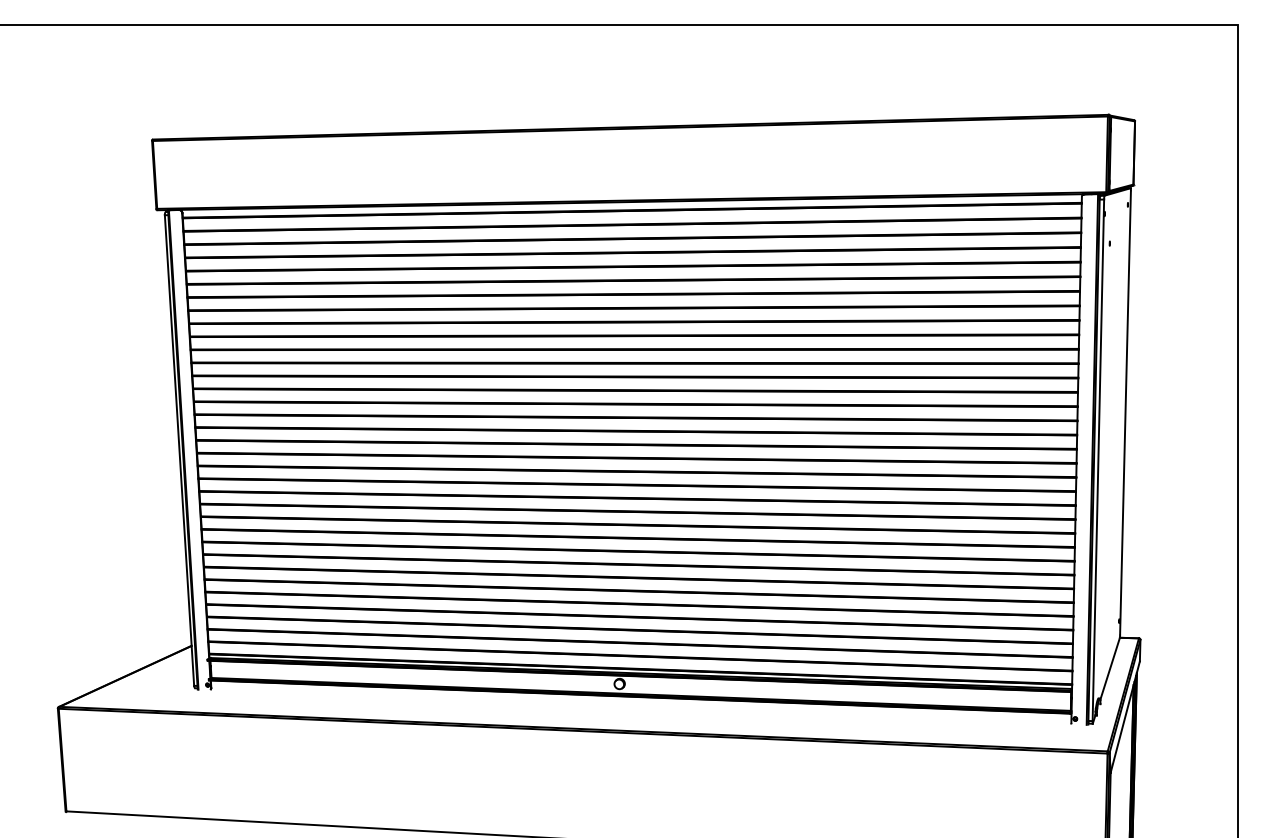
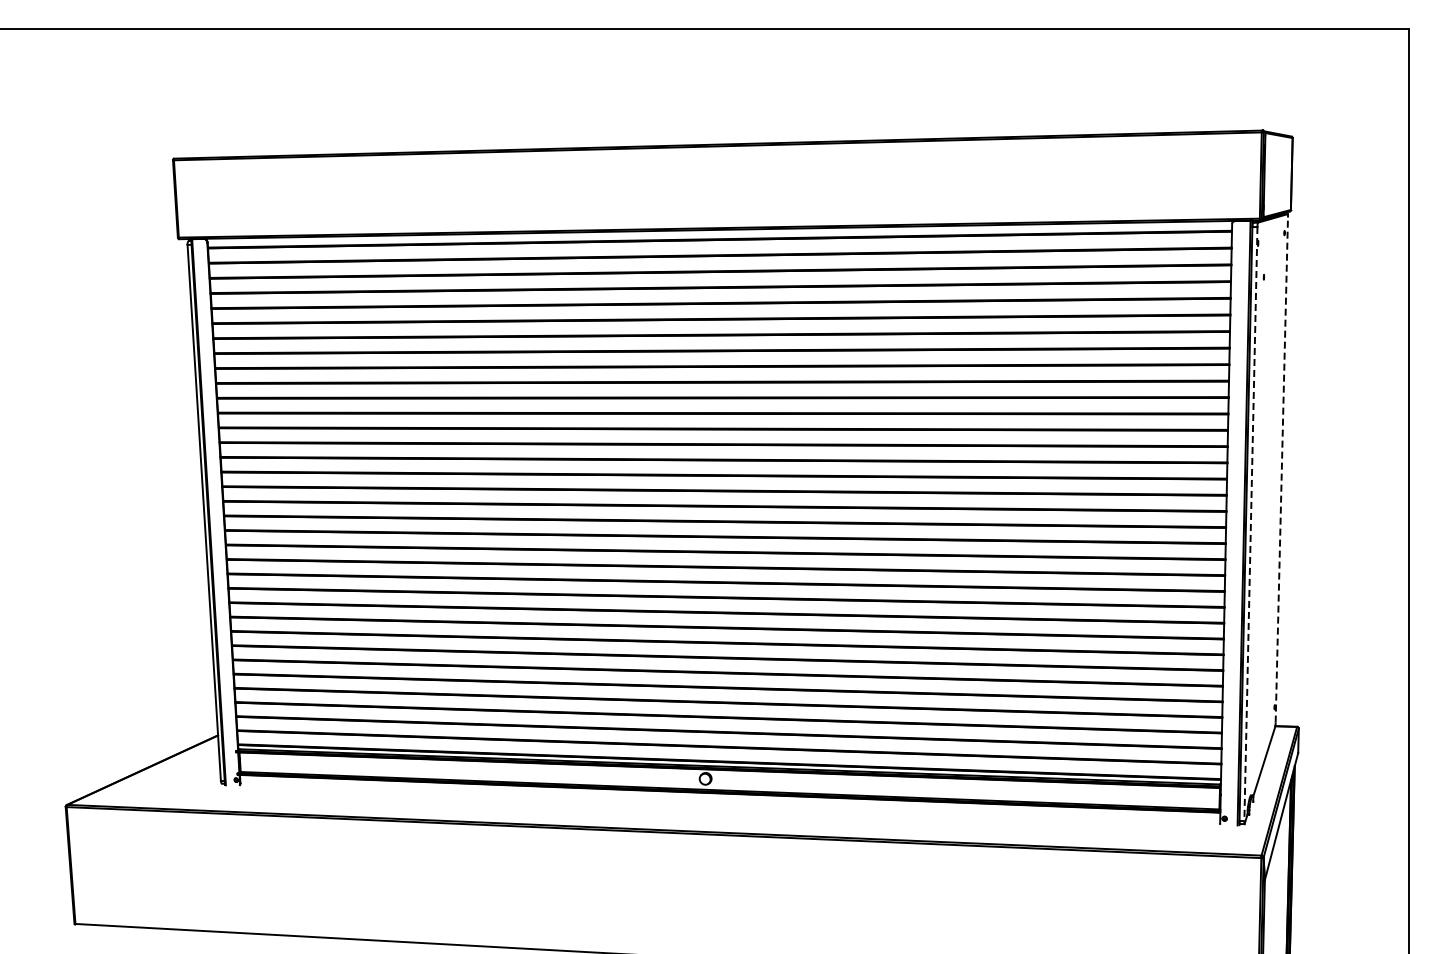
line: (1125, 413) -> (1281, 470), solid -> dashed
line: (1098, 460) -> (1250, 524), solid -> dashed

